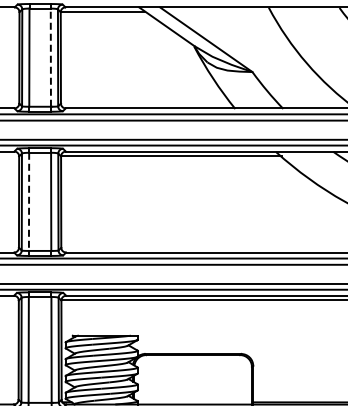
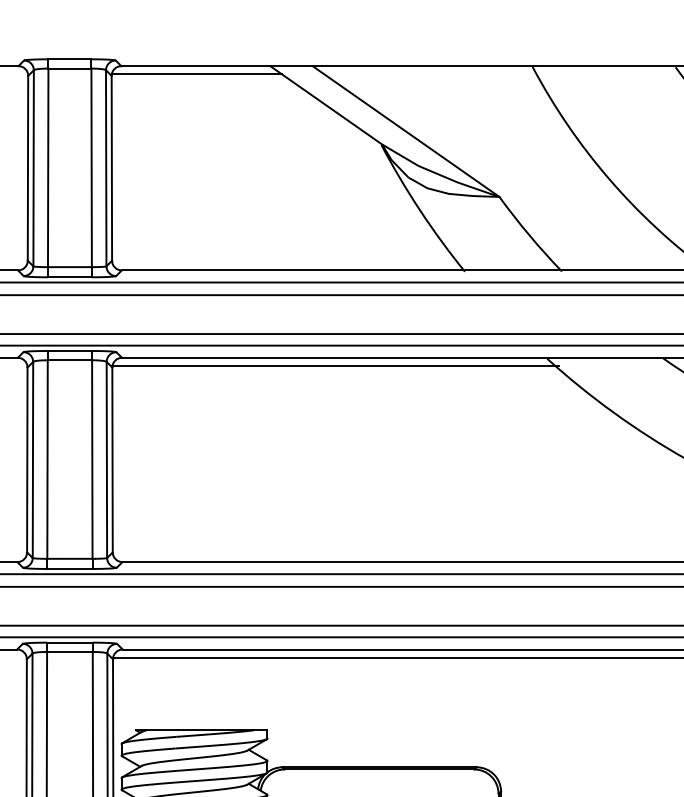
line: (50, 57) -> (90, 167), dashed -> solid
line: (29, 202) -> (48, 460), dashed -> solid

